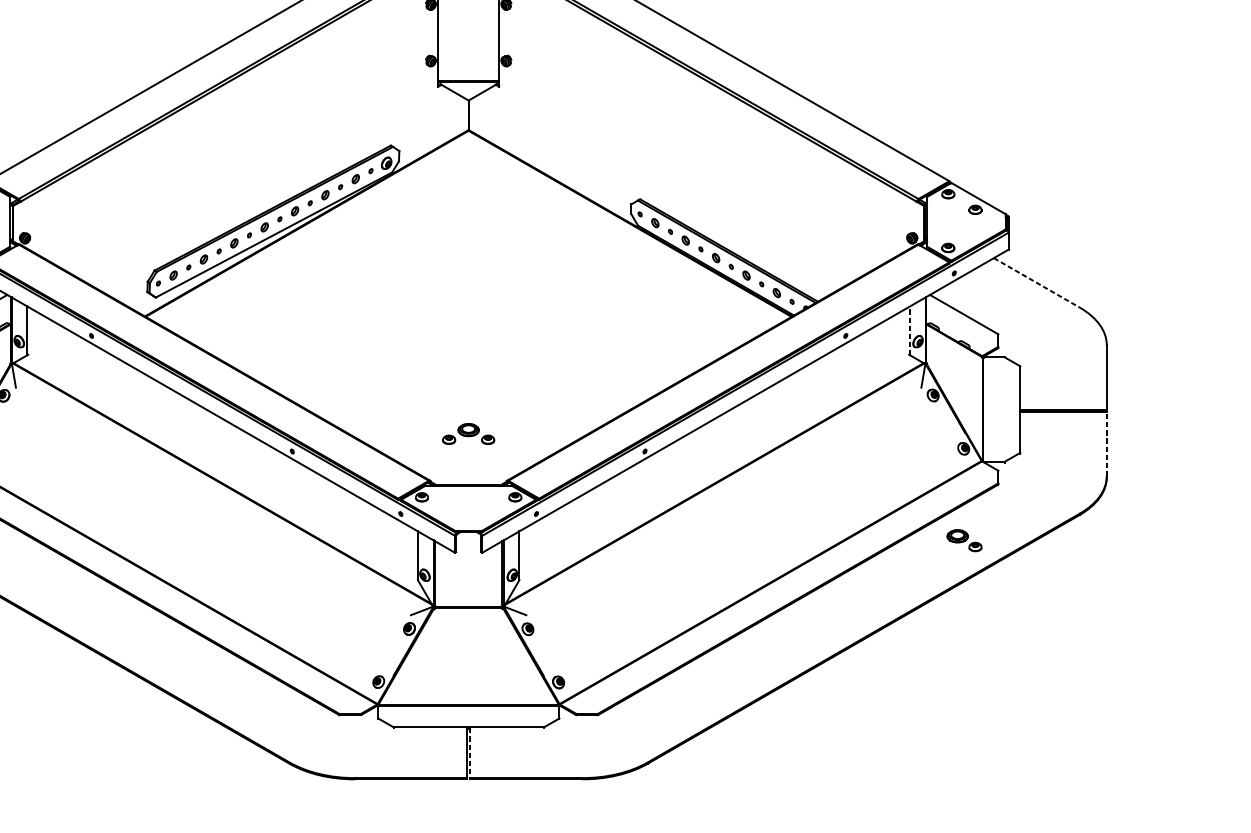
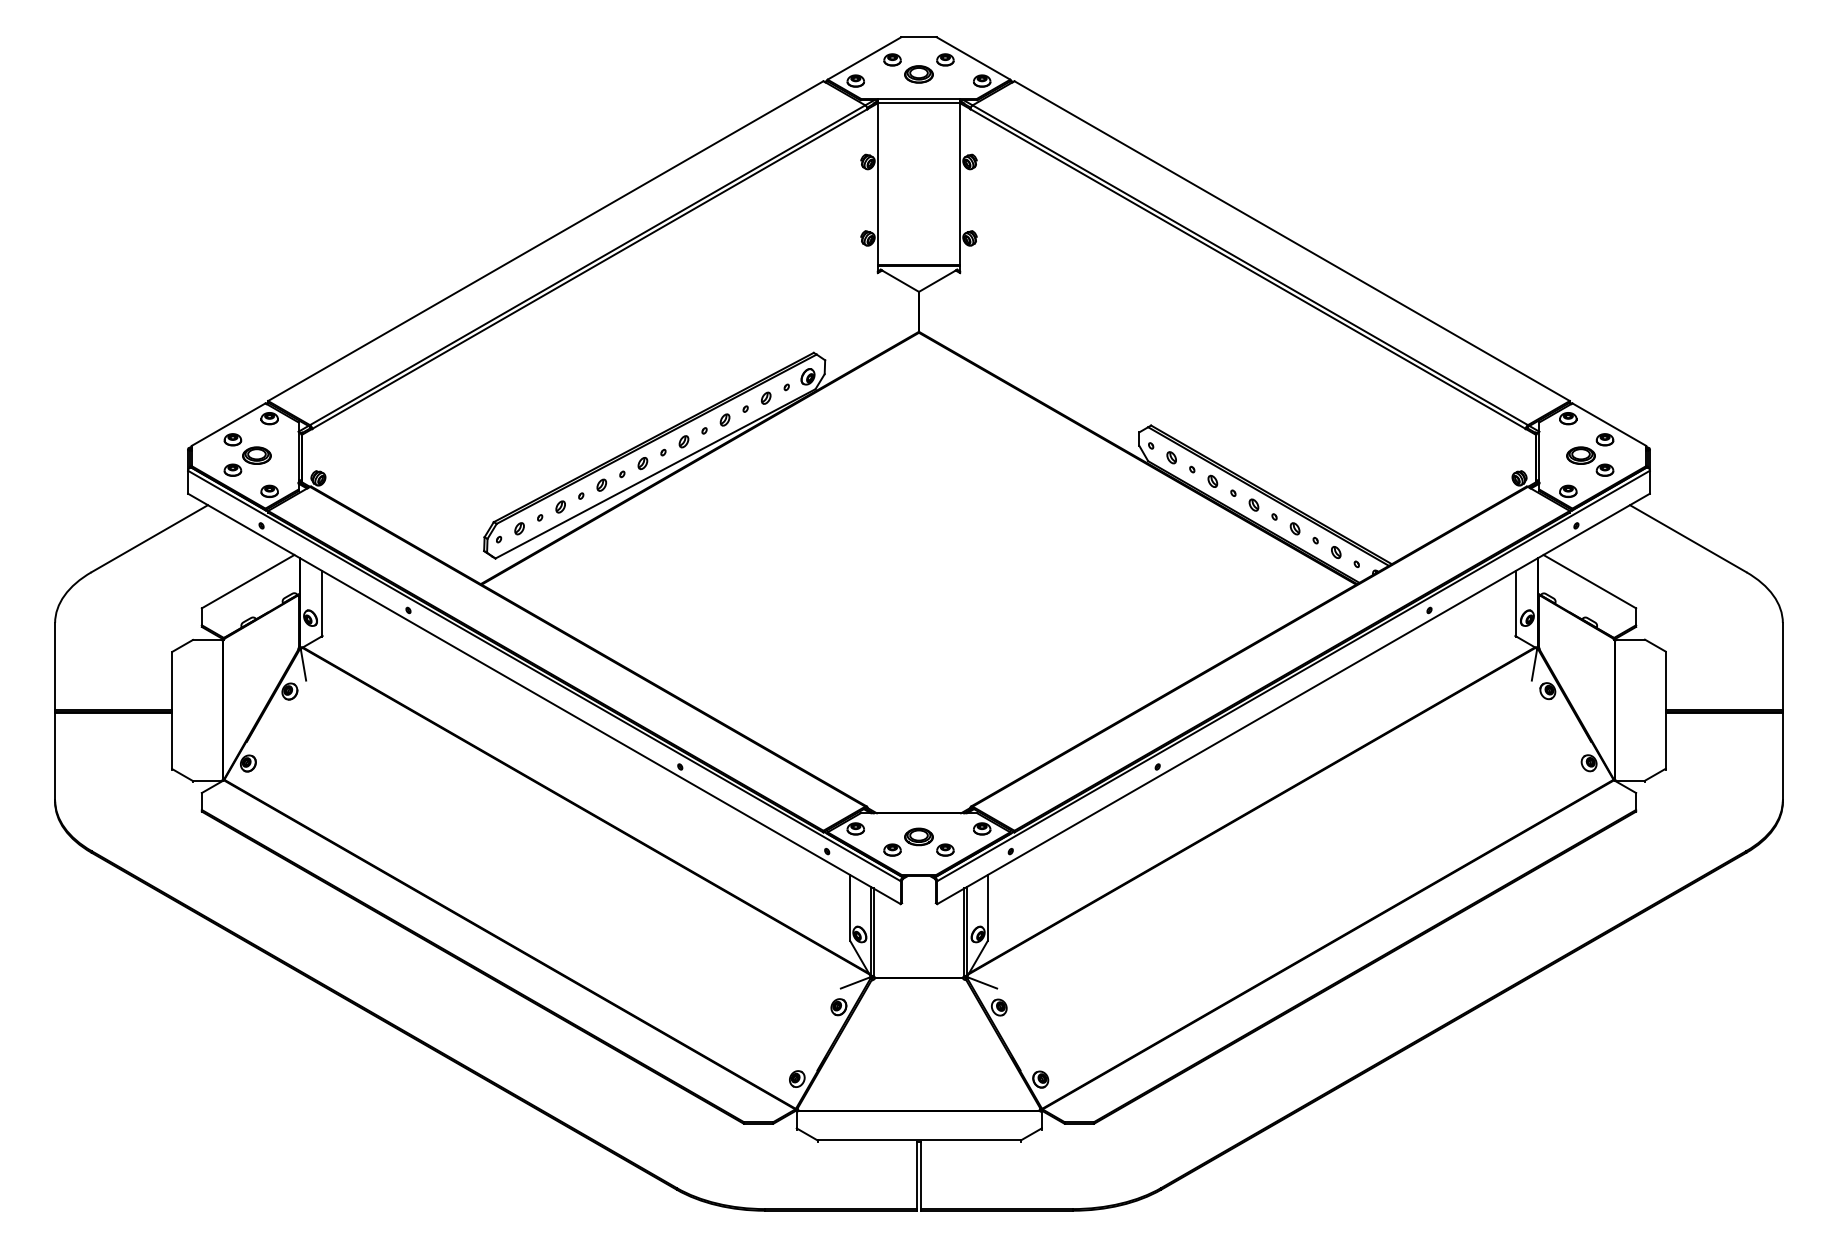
line: (1037, 282) -> (1688, 538), dashed -> solid
line: (910, 330) -> (1516, 603), dashed -> solid
part: (468, 433) -> (918, 841), moved
line: (1106, 443) -> (1782, 756), dashed -> solid
part: (964, 540) -> (1590, 461), moved
line: (470, 753) -> (921, 1175), dashed -> solid

